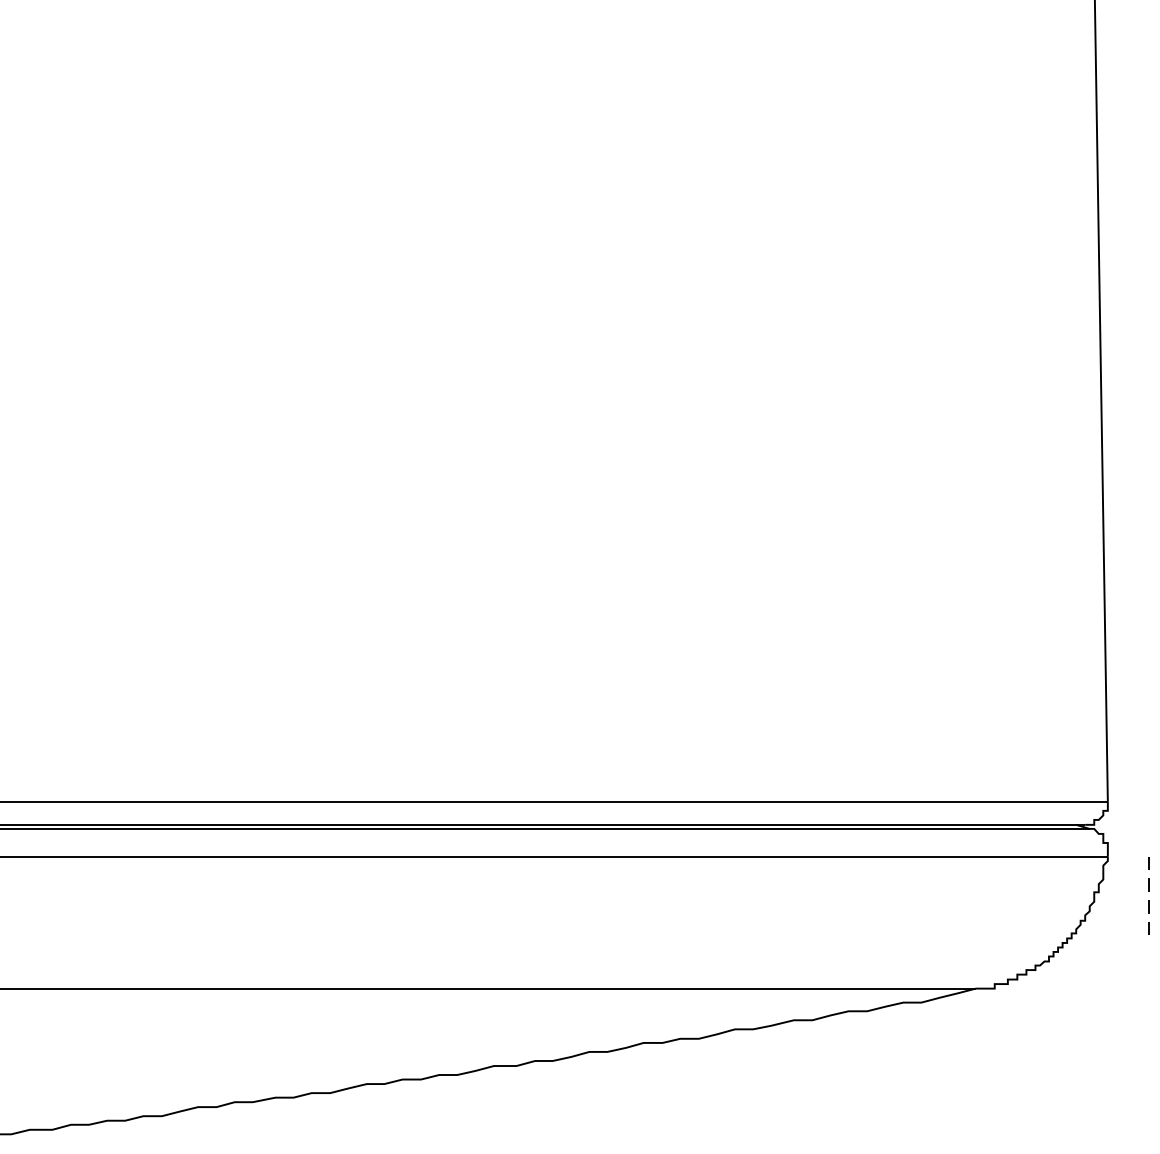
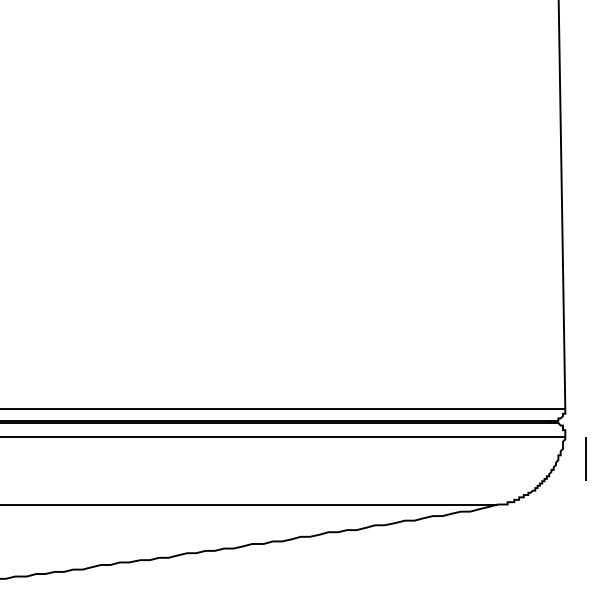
line: (1149, 900) -> (586, 459), dashed -> solid

